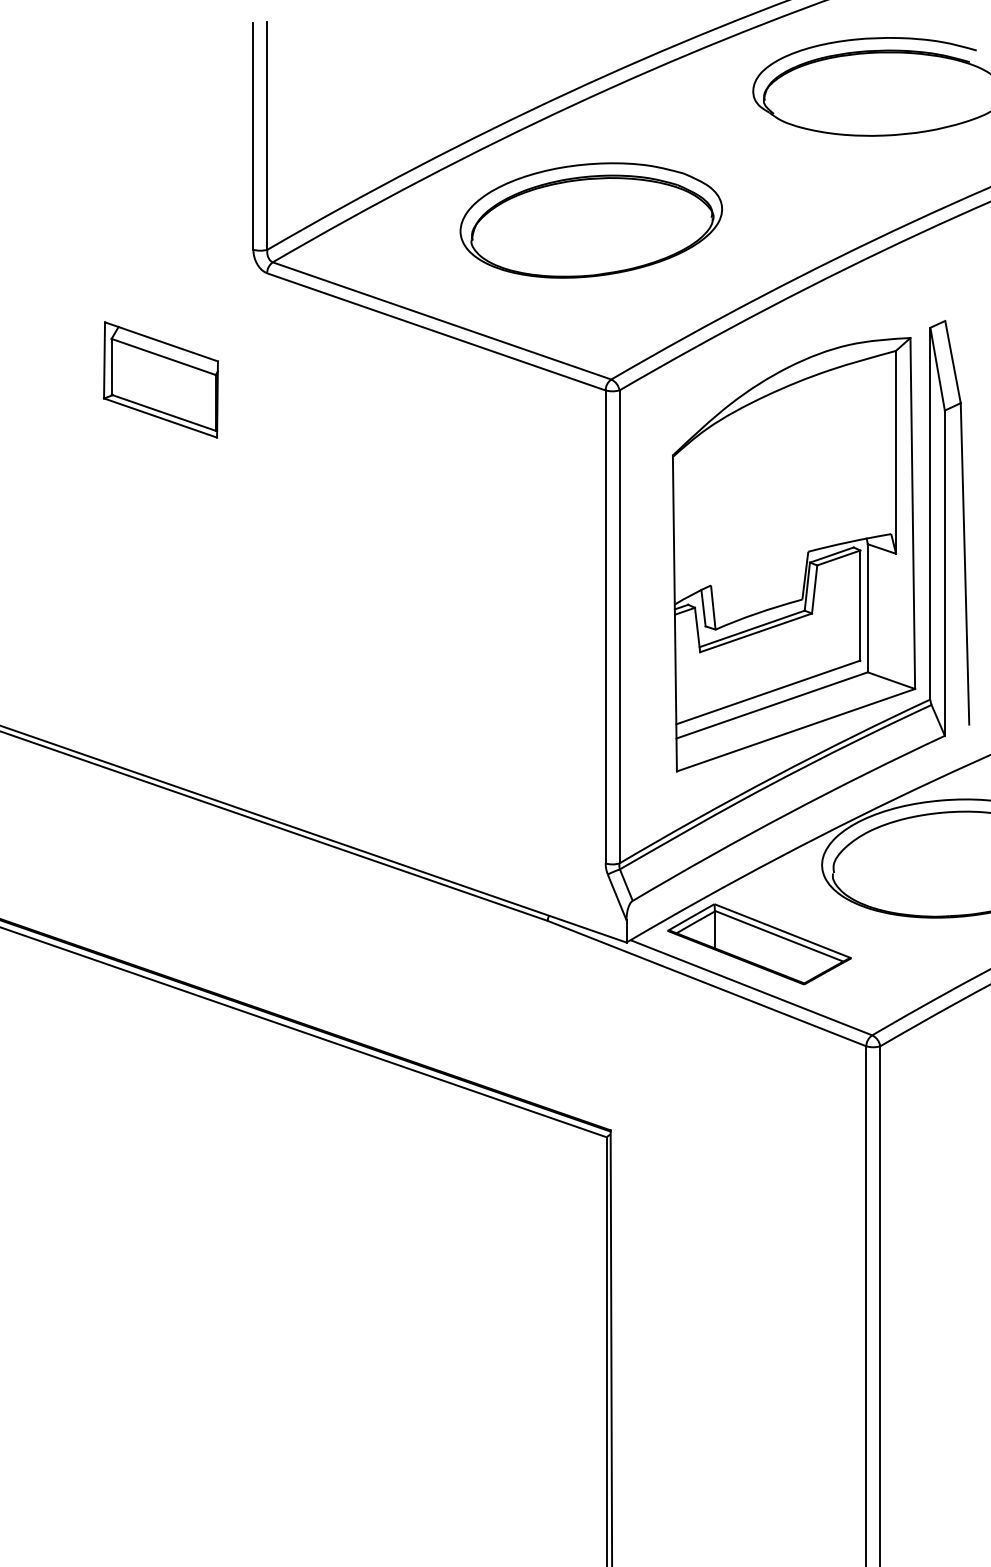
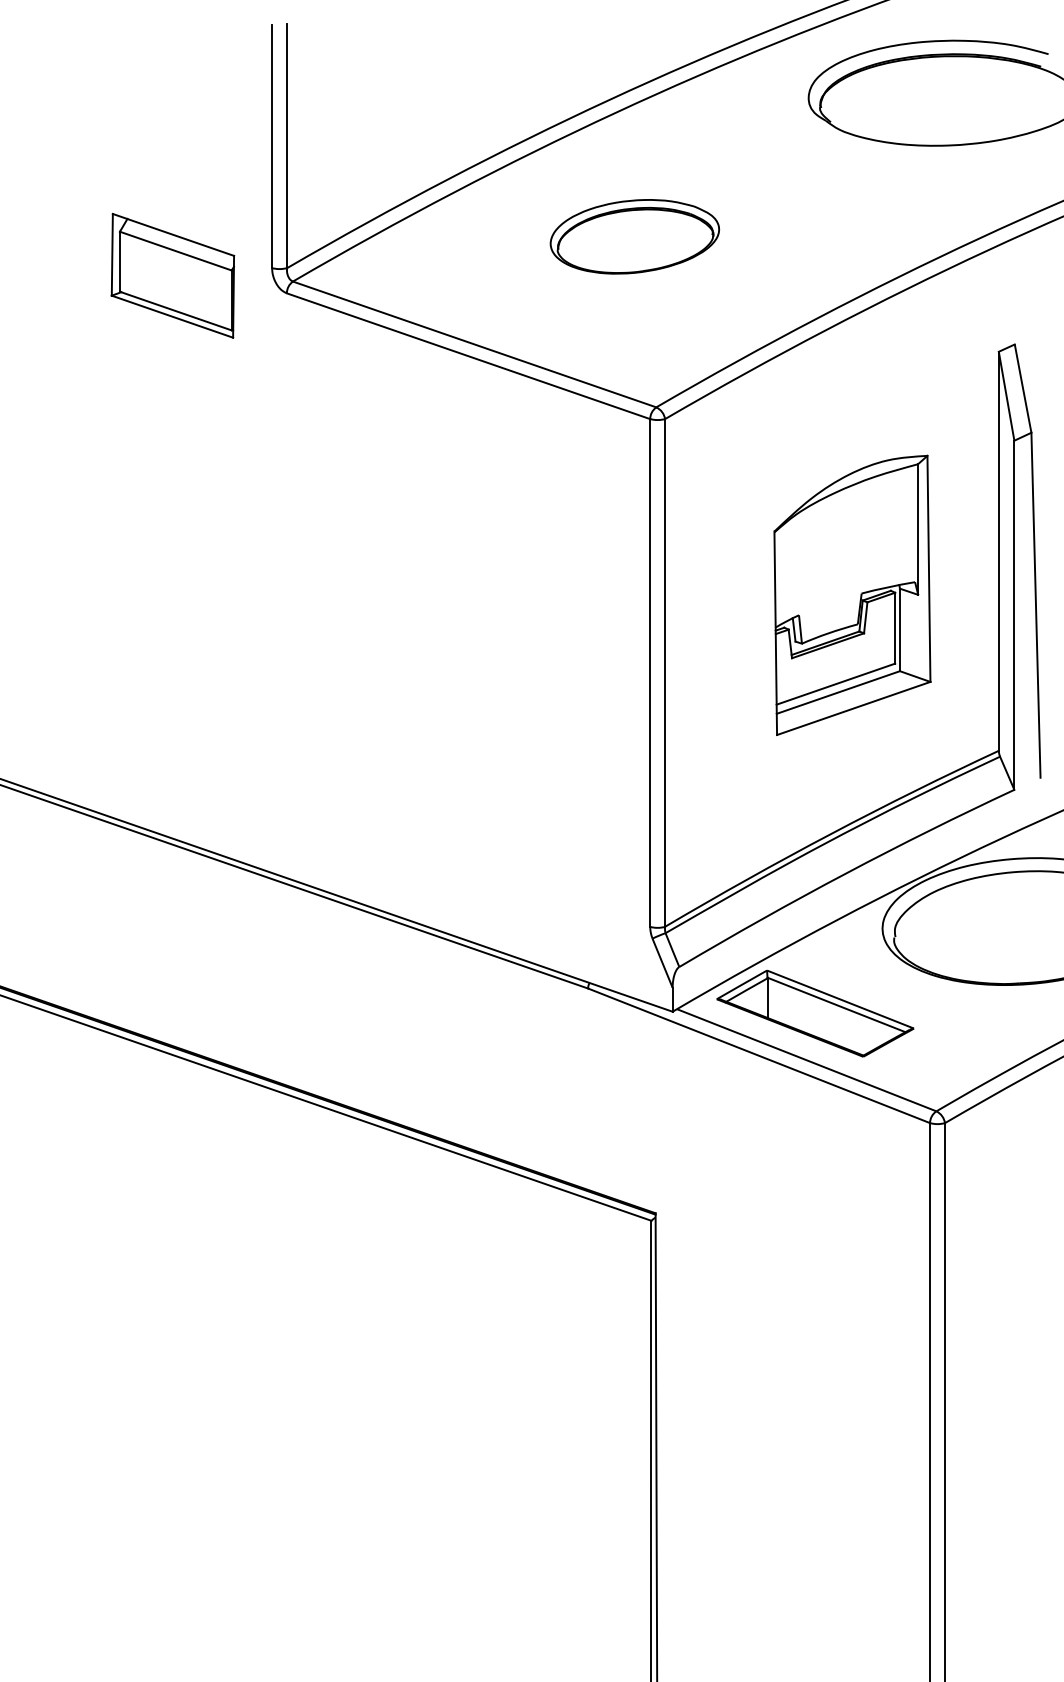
part: (590, 220) -> (634, 236), size x0.6
part: (160, 379) -> (172, 275), moved
part: (794, 554) -> (852, 595), size x0.6

